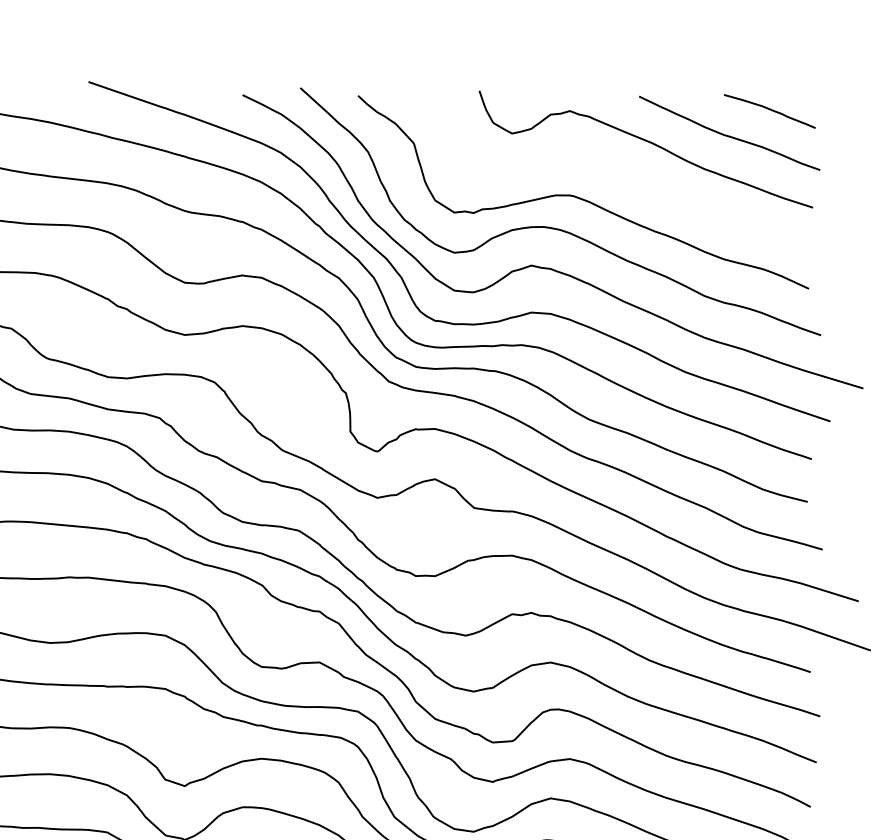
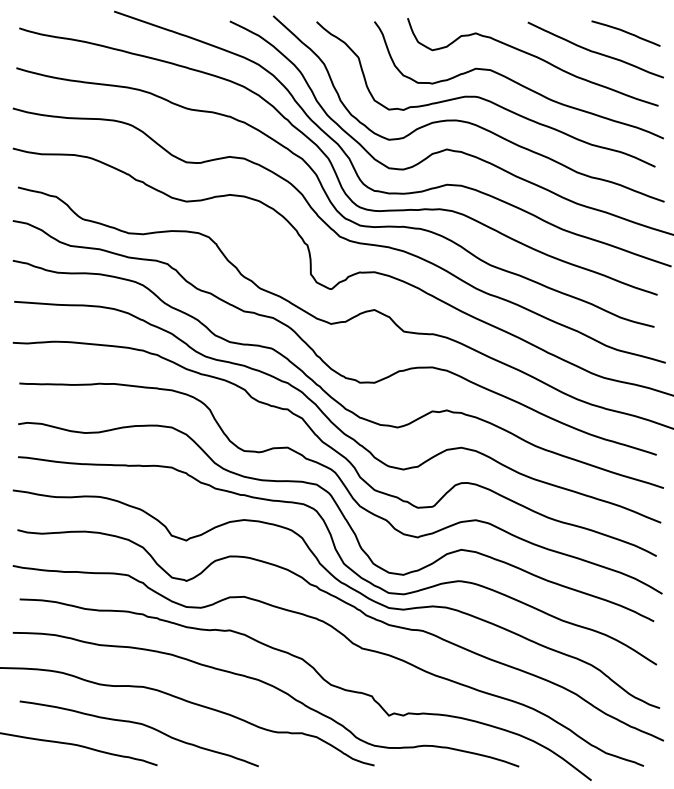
curve: (626, 176) -> (518, 82), added

